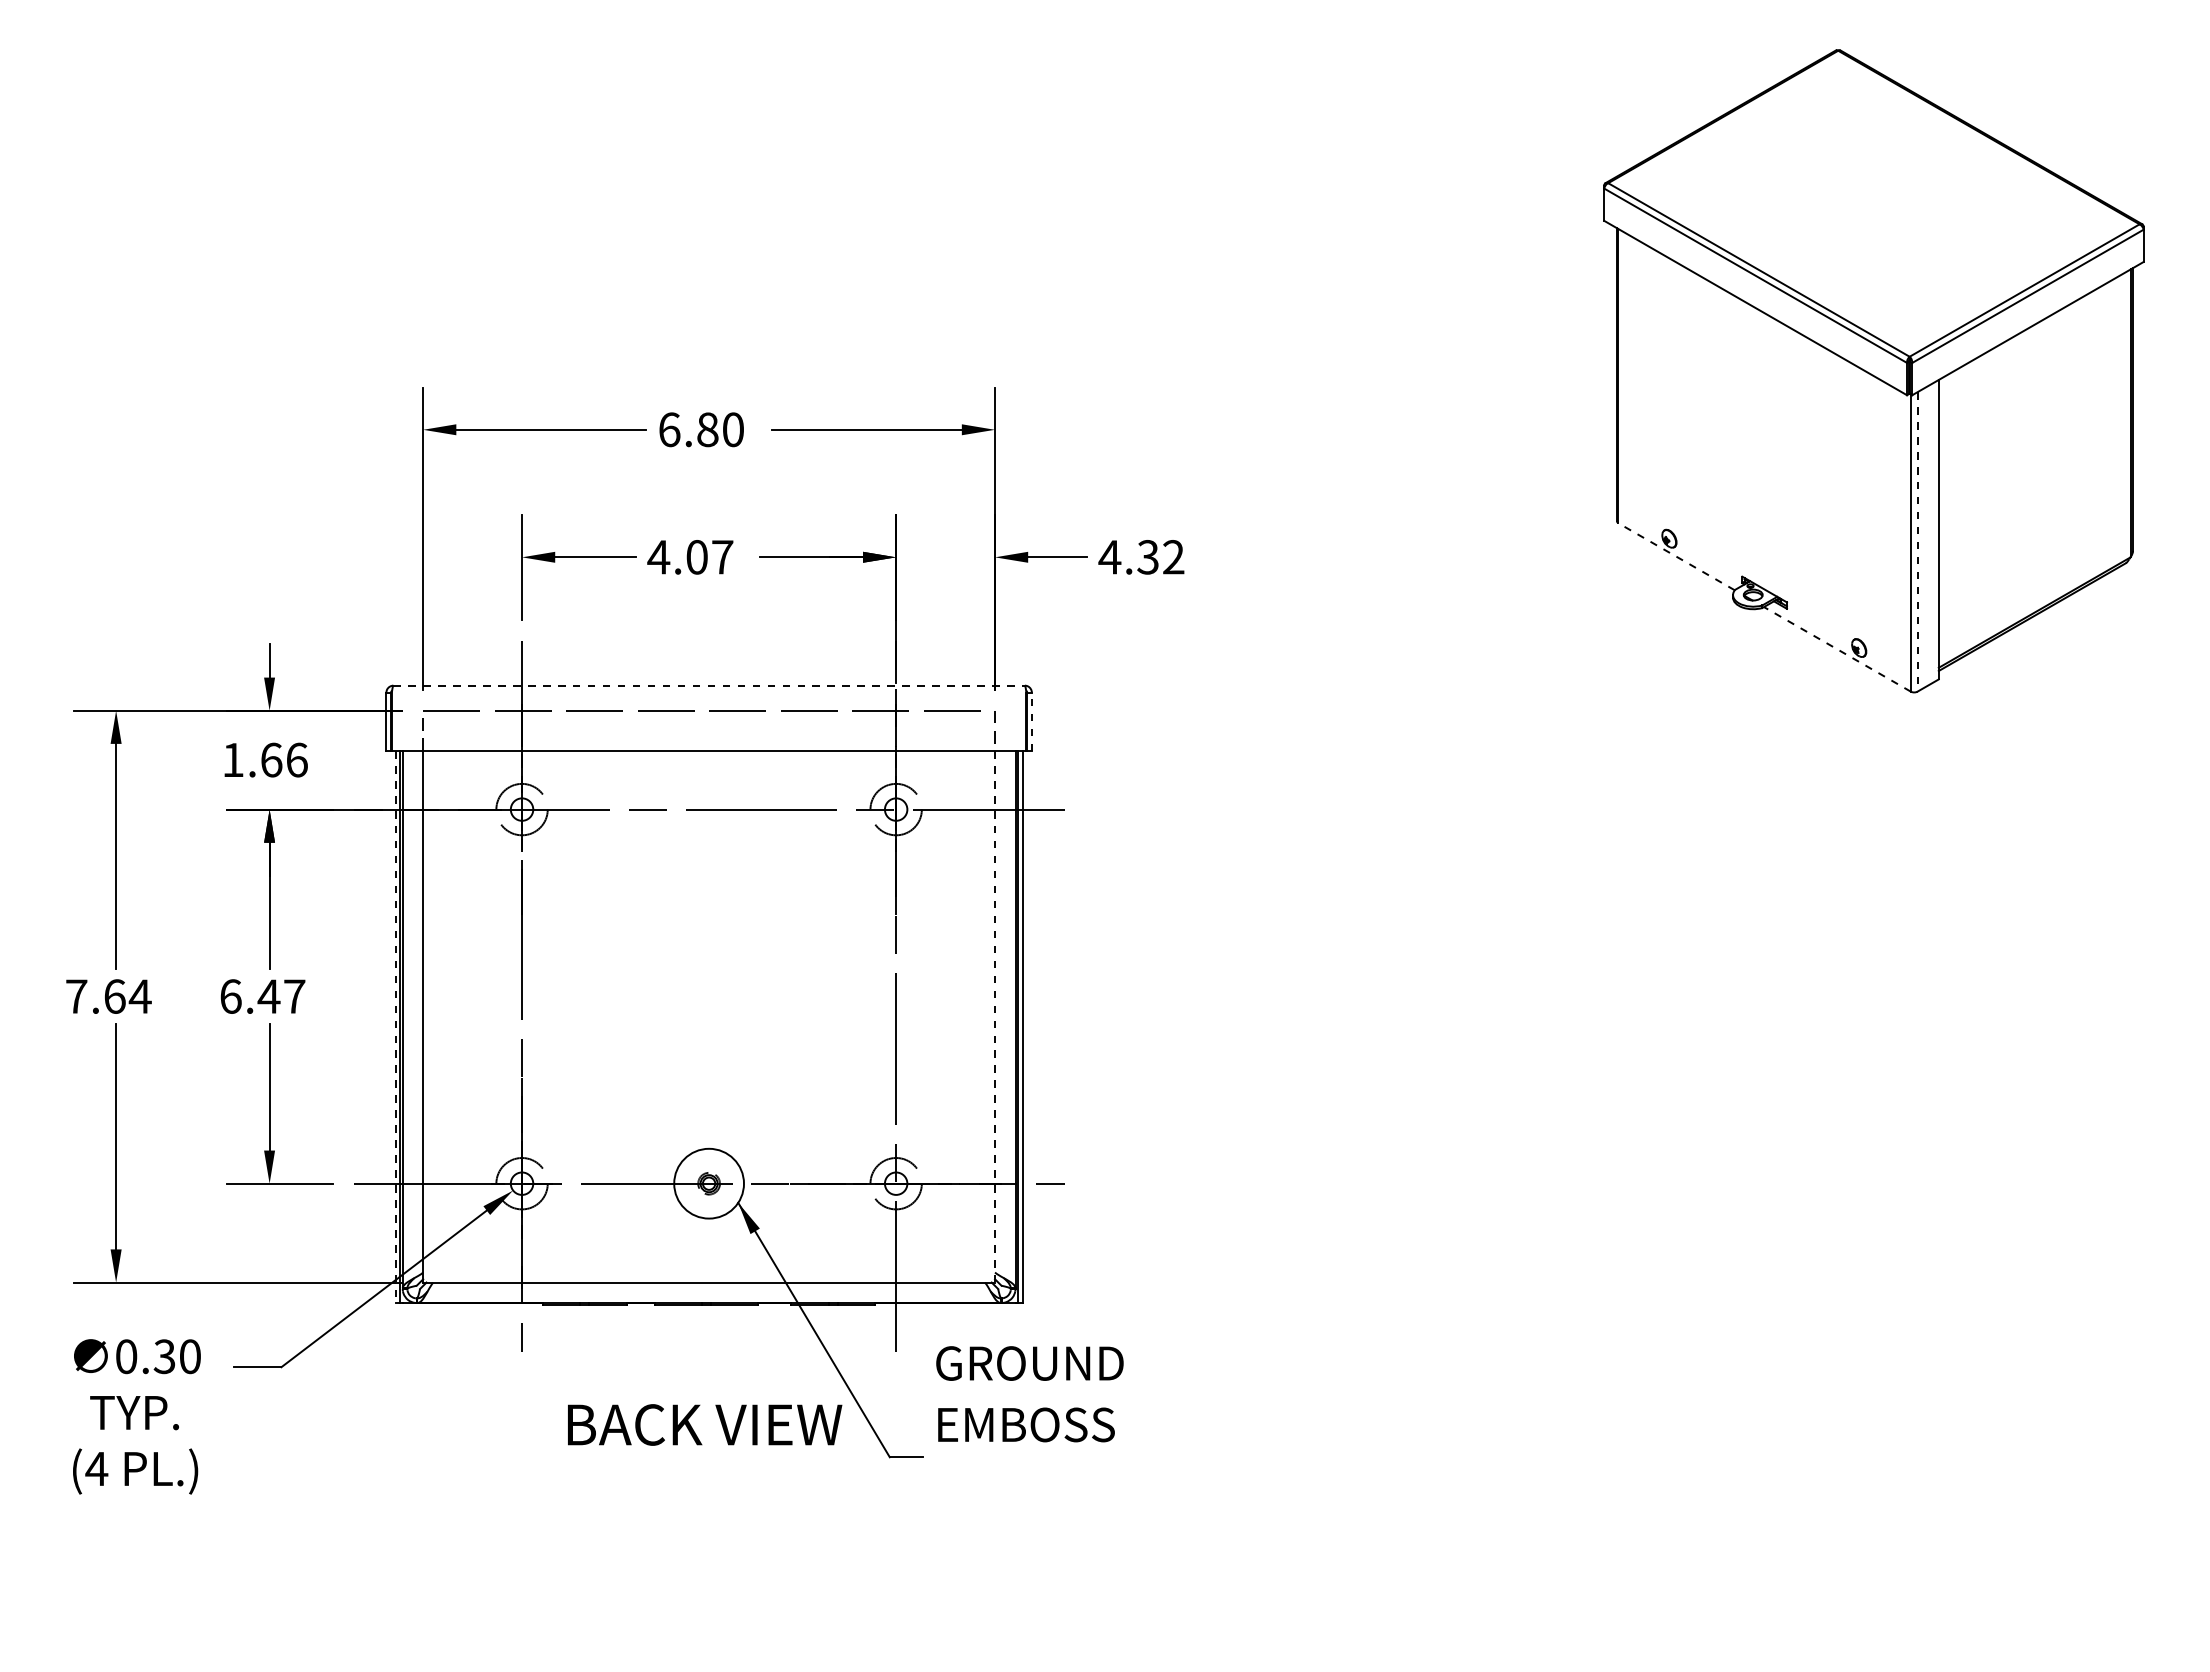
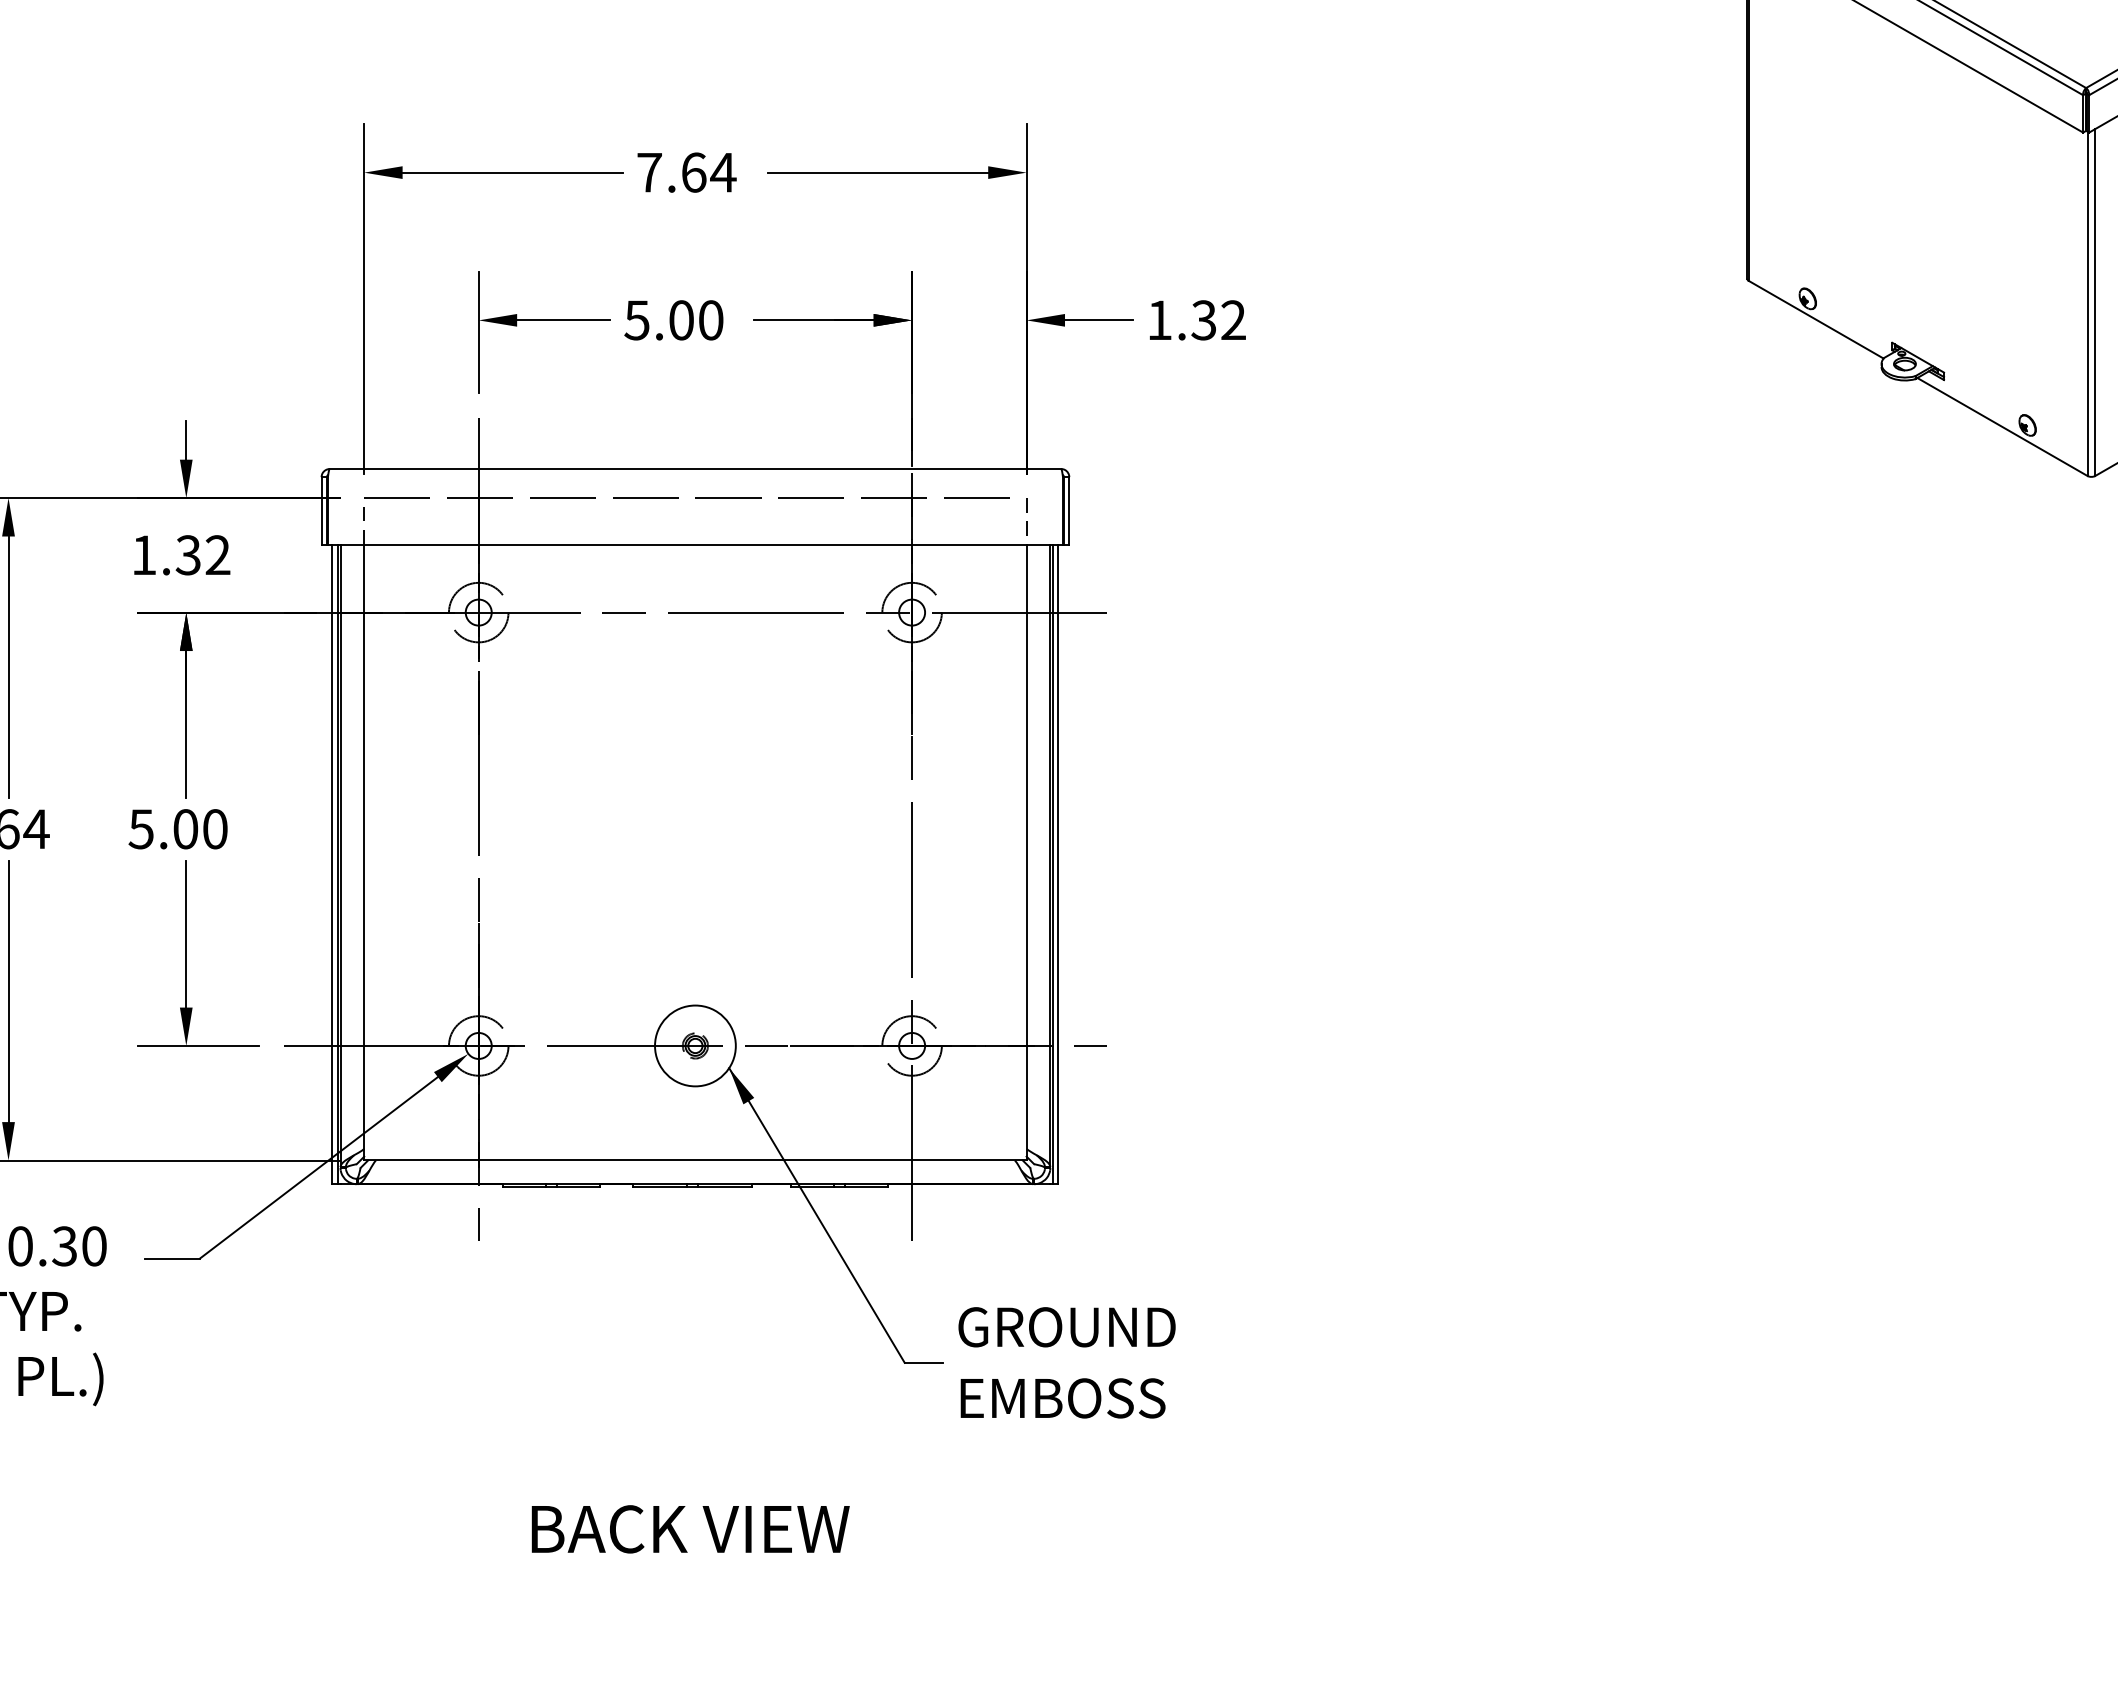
text: (701, 429) -> (686, 172), 6.80 -> 7.64
line: (1917, 541) -> (2095, 302), dashed -> solid
line: (1676, 556) -> (1816, 319), dashed -> solid
text: (690, 557) -> (673, 320), 4.07 -> 5.00
text: (1109, 557) -> (1159, 320), 4.32 -> 1.32
line: (1837, 649) -> (2002, 427), dashed -> solid
line: (709, 685) -> (695, 468), dashed -> solid
line: (1031, 721) -> (1068, 510), dashed -> solid
text: (283, 759) -> (202, 554), 1.66 -> 1.32
text: (262, 996) -> (178, 829), 6.47 -> 5.00
line: (995, 1016) -> (1027, 852), dashed -> solid
line: (395, 1027) -> (332, 865), dashed -> solid
text: (1029, 1394) -> (1066, 1363), moved
text: (705, 1424) -> (691, 1528), moved

